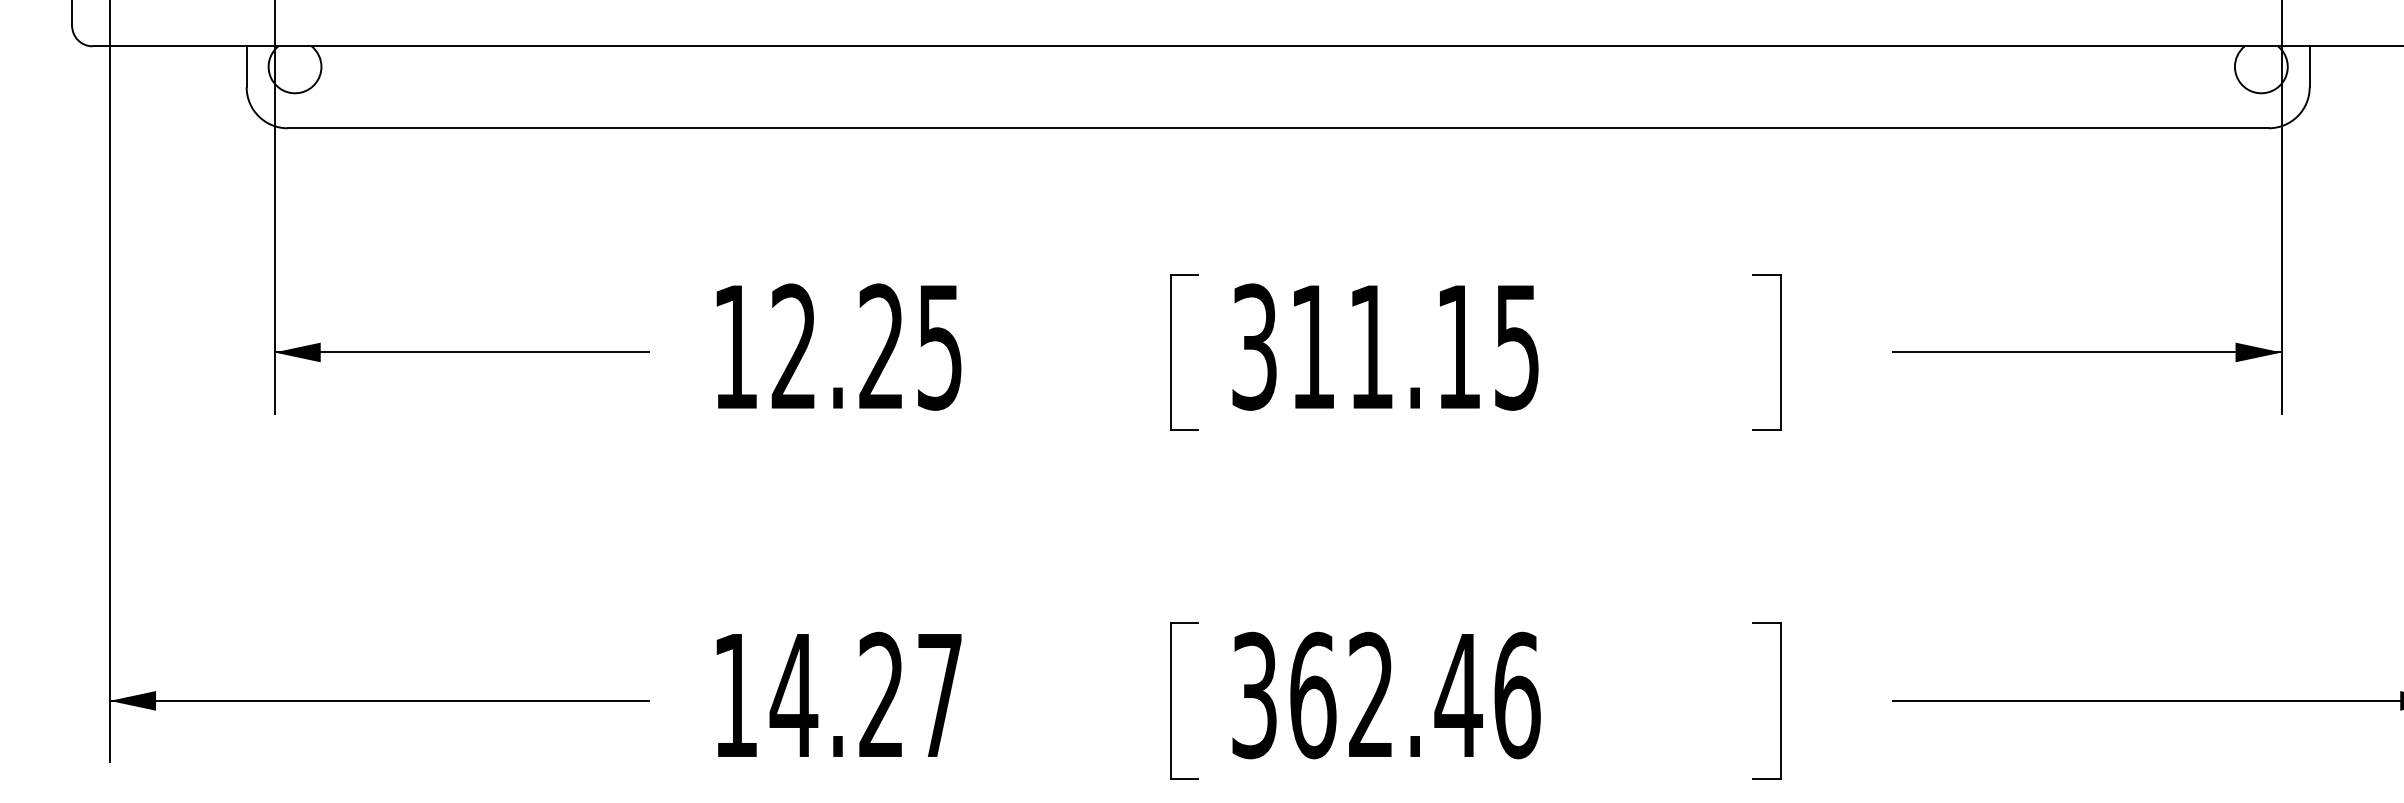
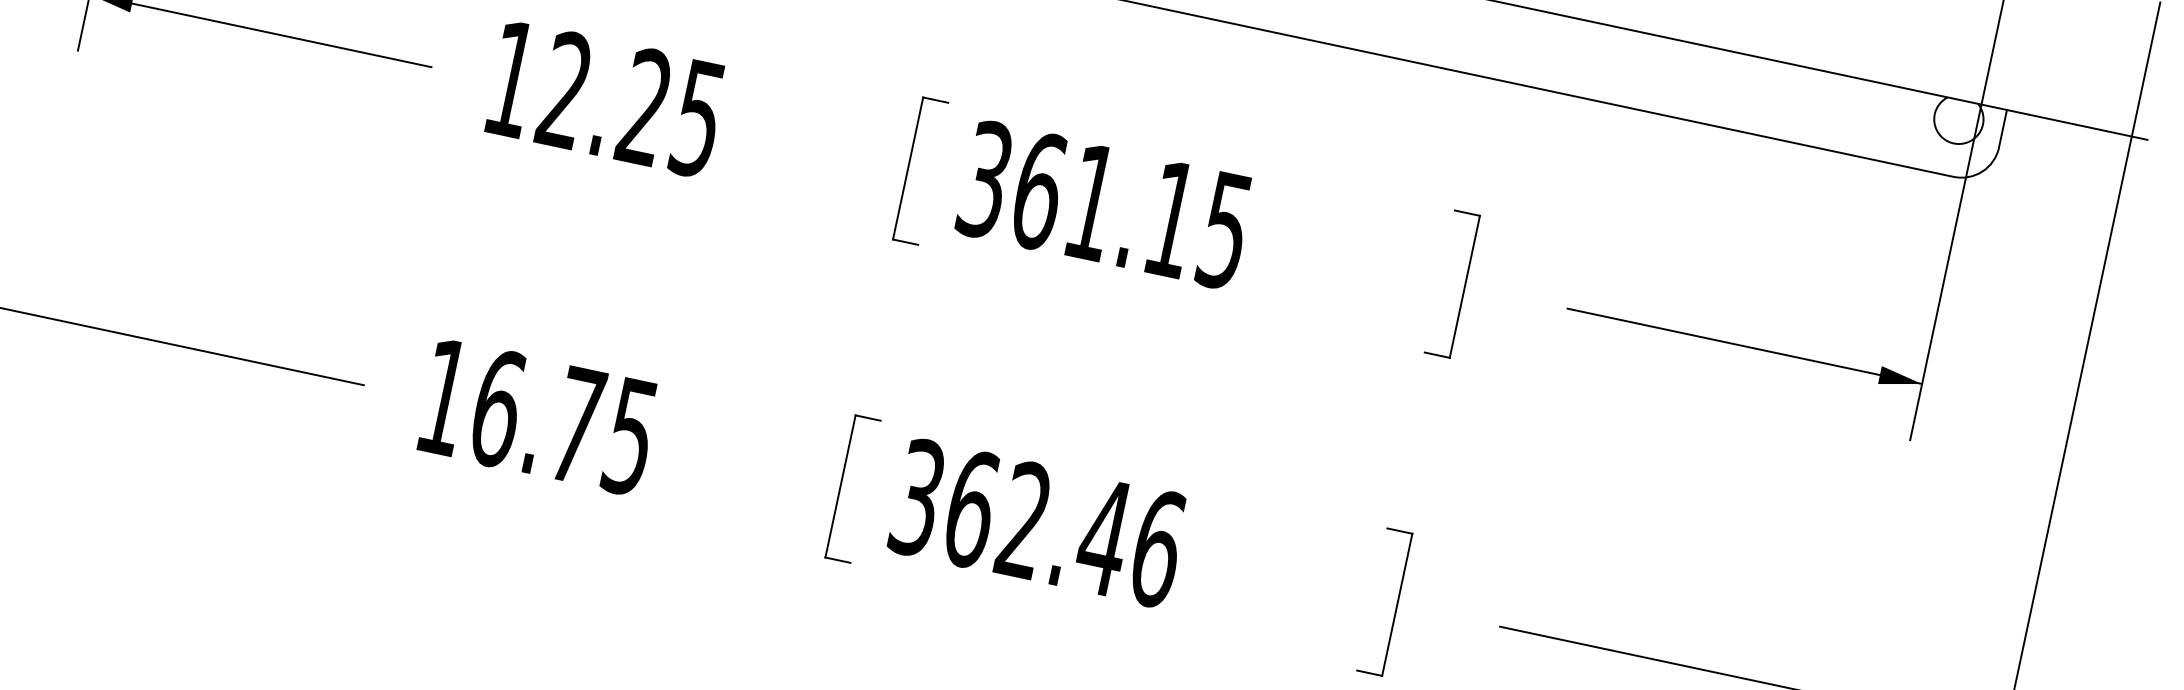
text: (1313, 346) -> (1039, 190), 311.15 -> 361.15
text: (865, 695) -> (562, 422), 14.27 -> 16.75

